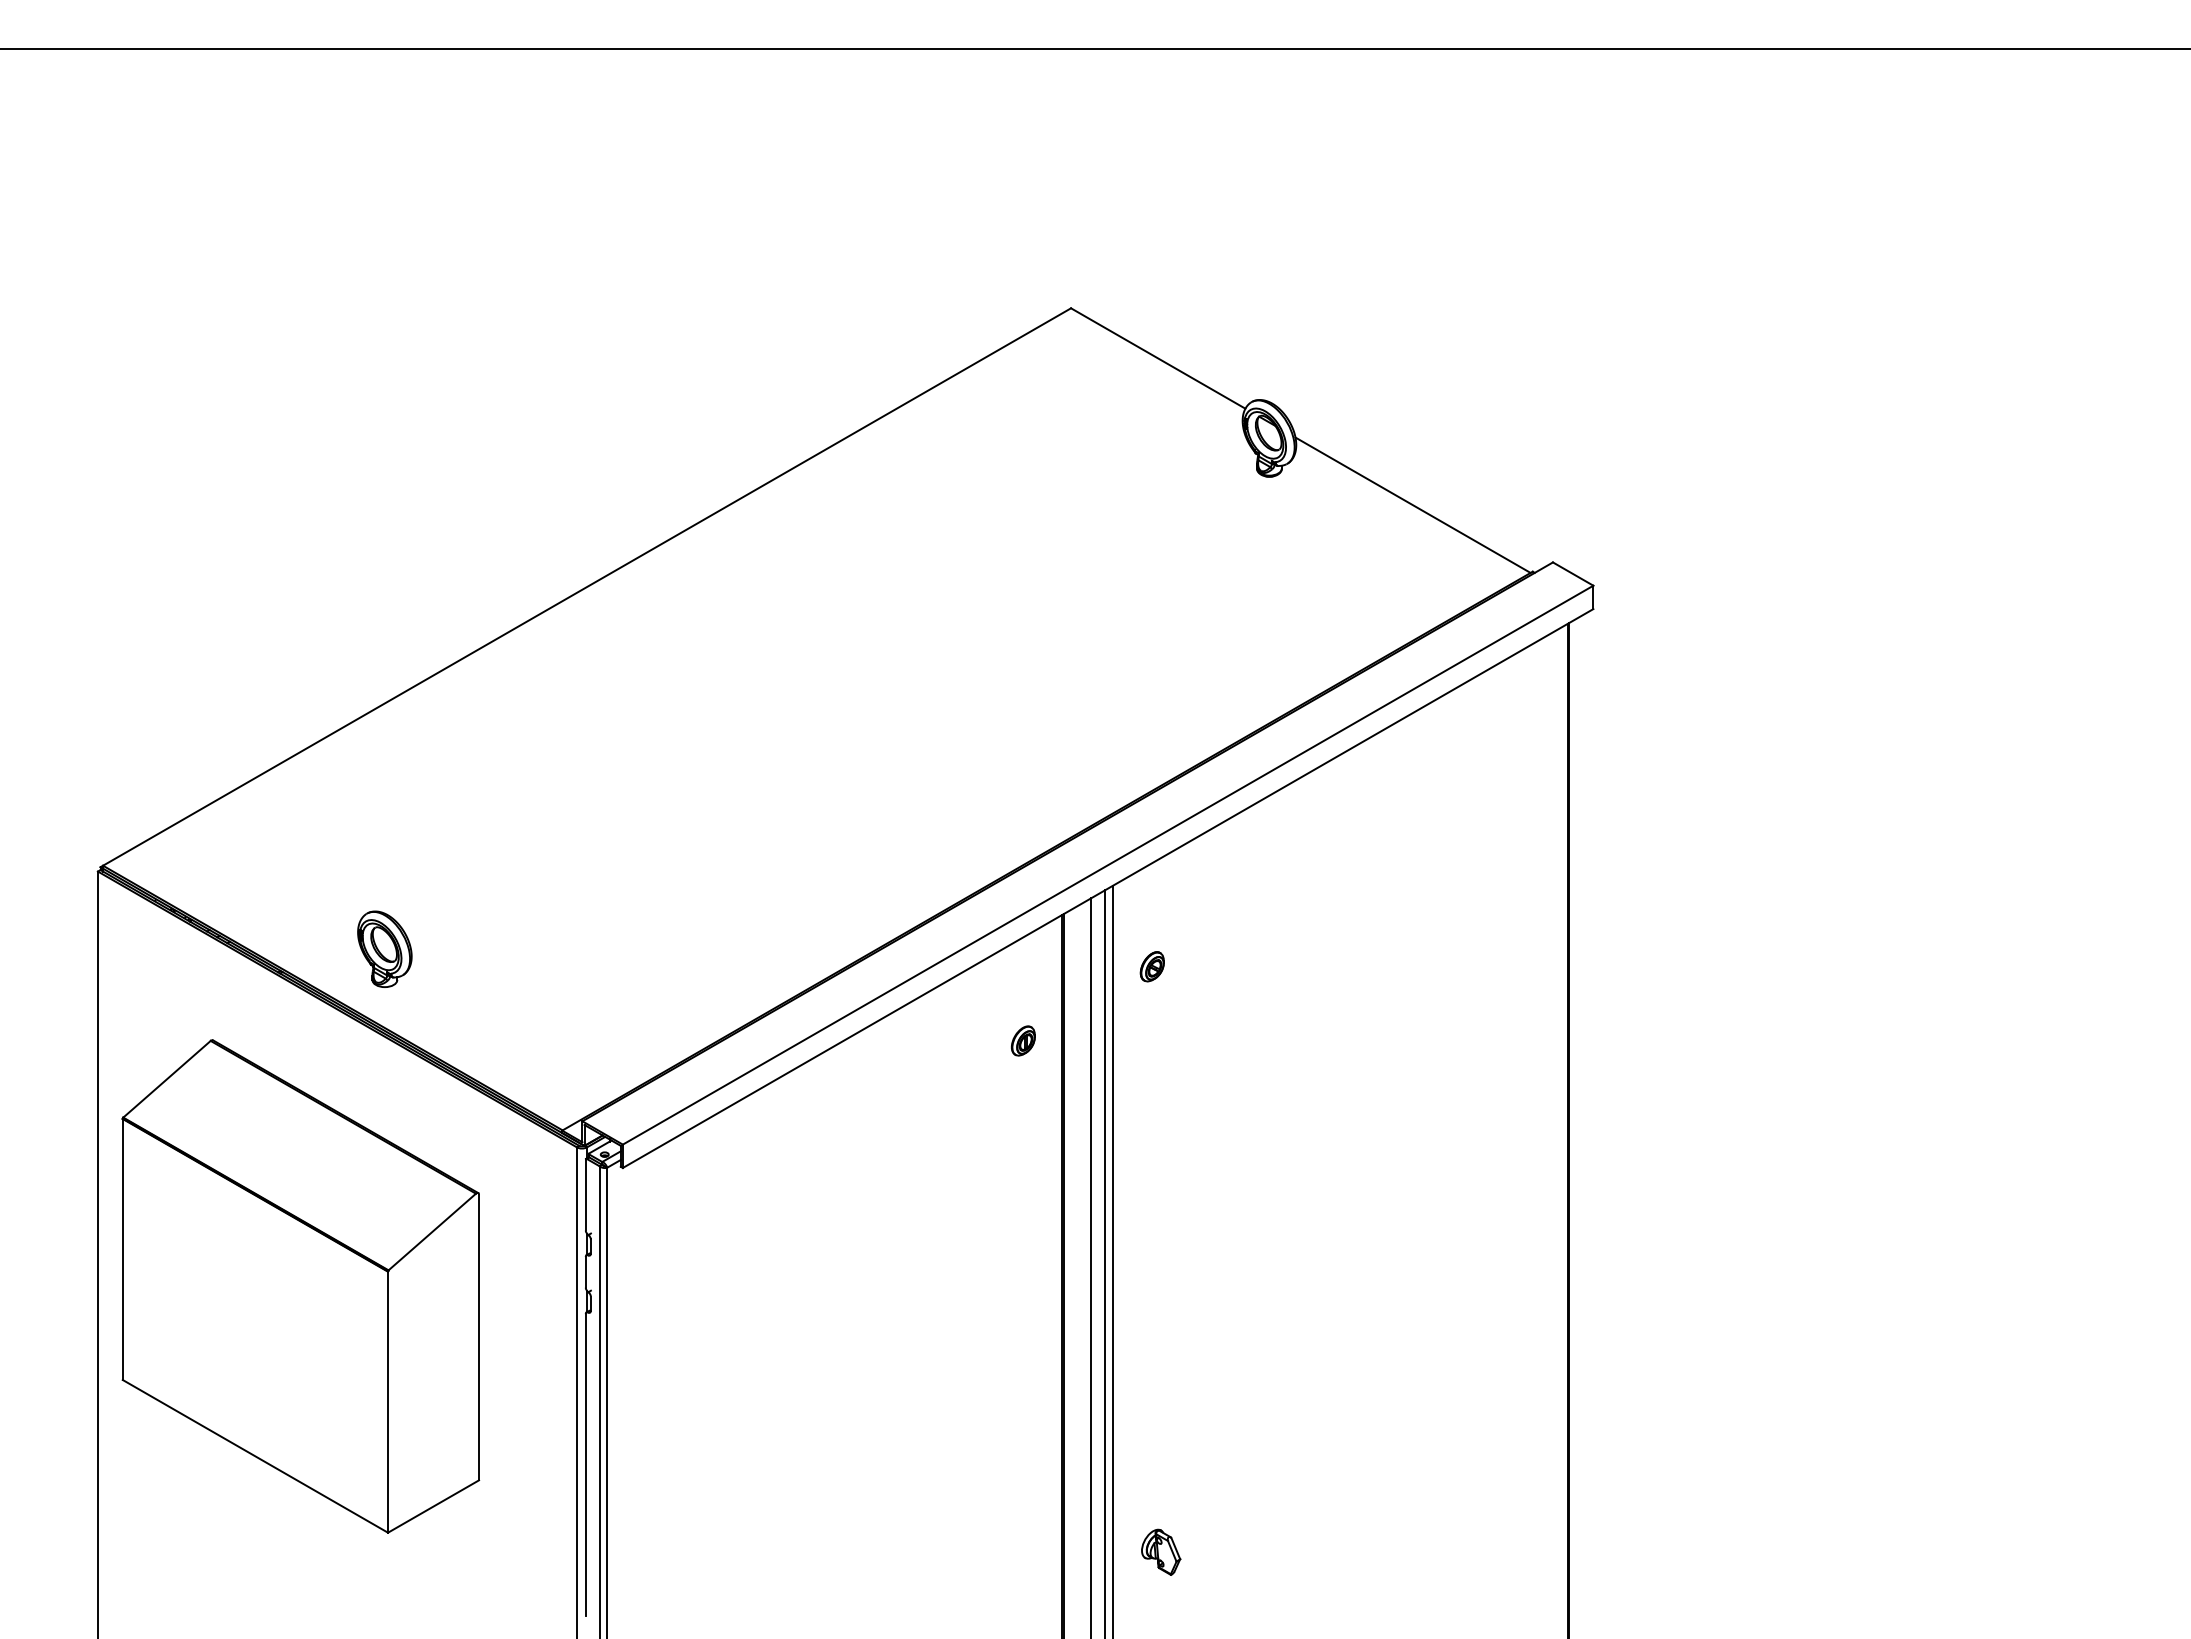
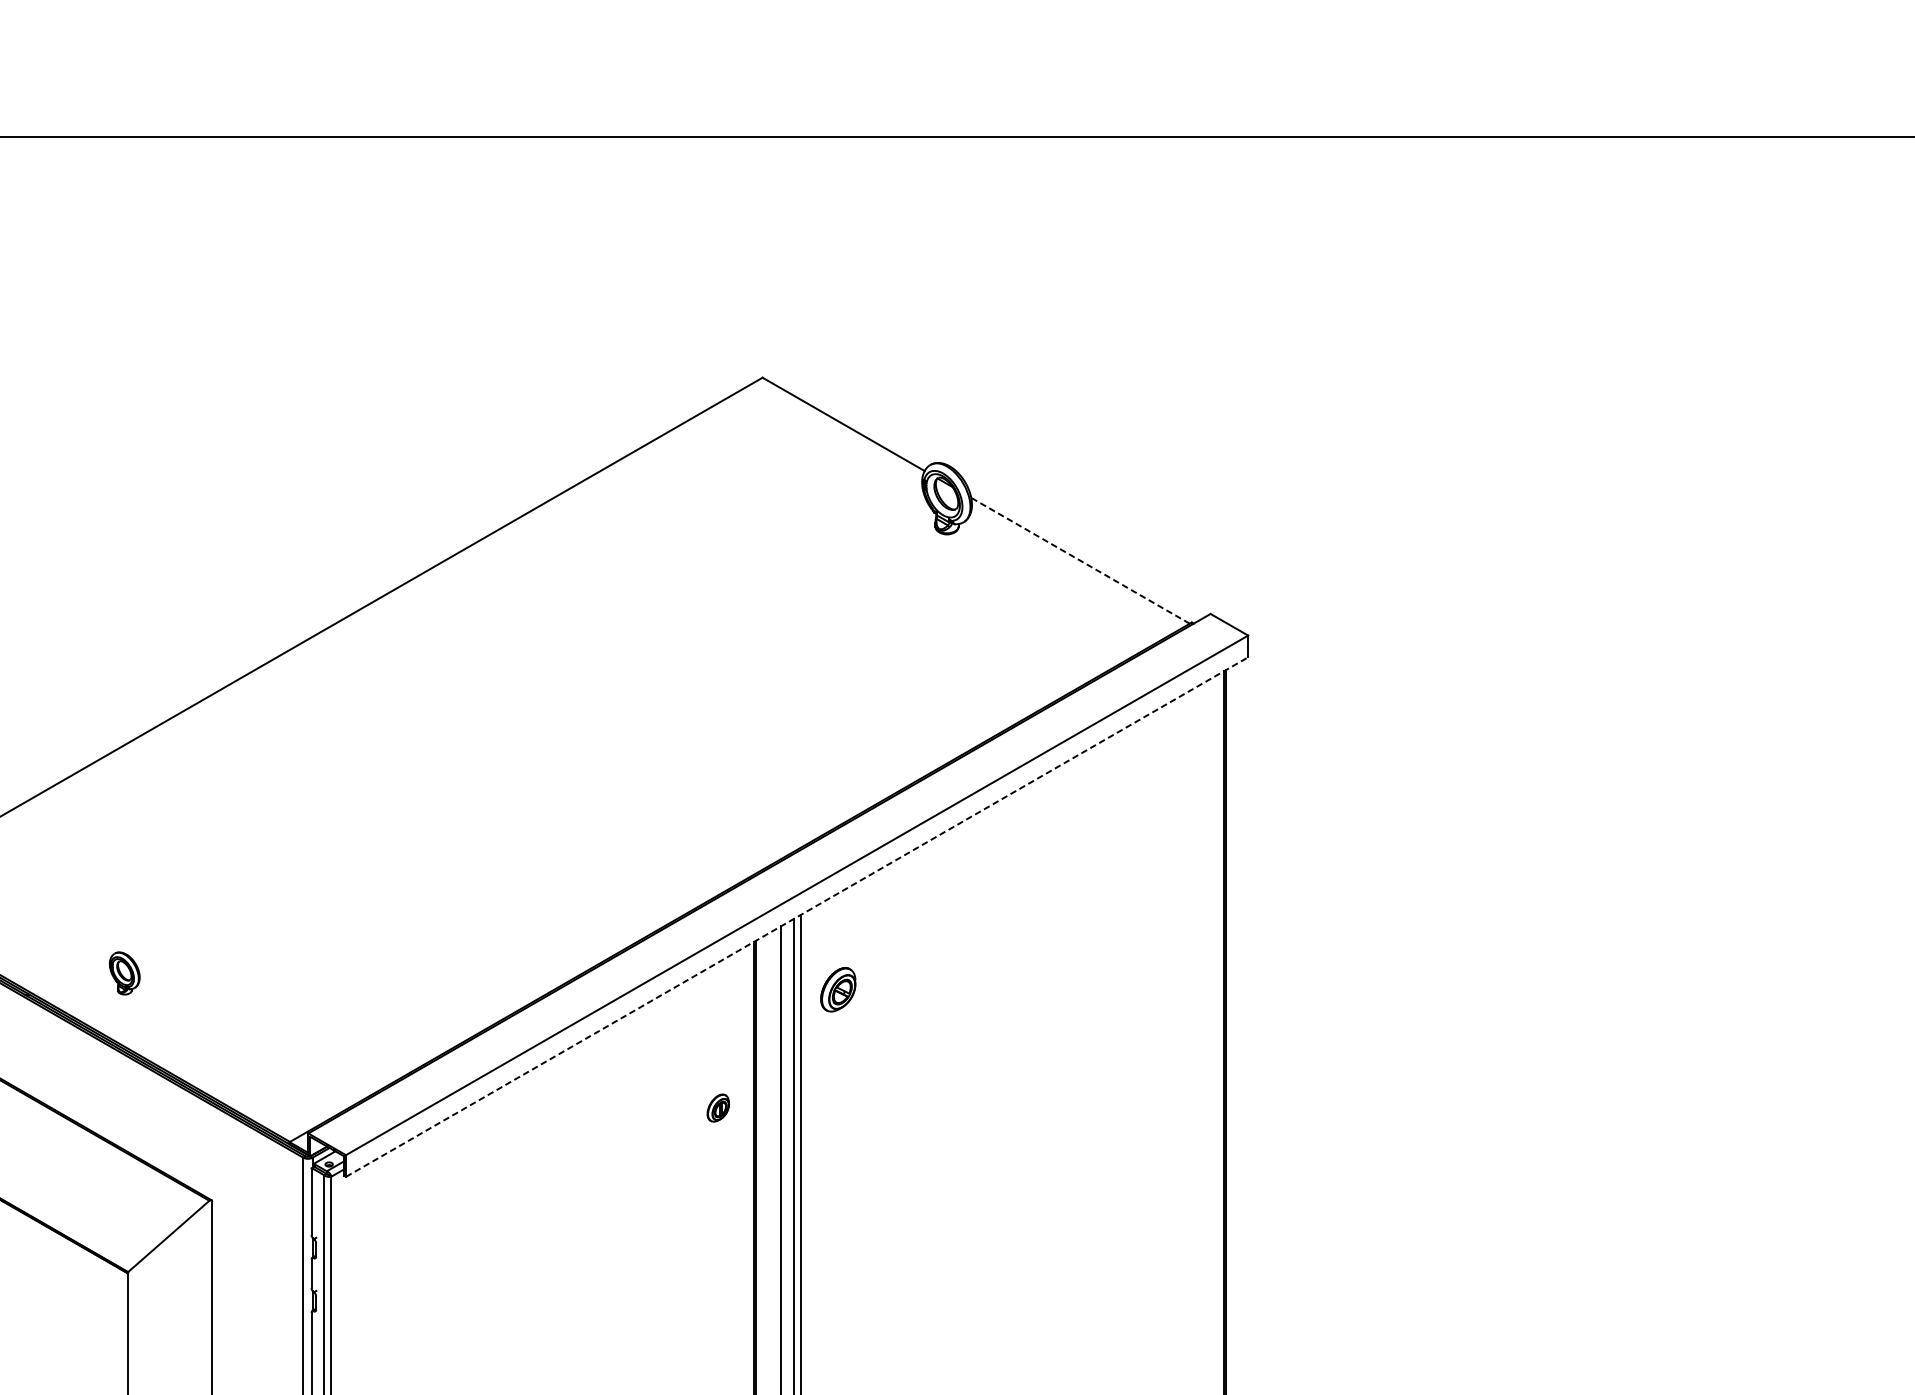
line: (1413, 505) -> (1080, 561), solid -> dashed
line: (1108, 888) -> (797, 917), solid -> dashed
part: (384, 948) -> (124, 972), size x0.6
part: (1151, 966) -> (837, 989), size x1.6
part: (1023, 1040) -> (718, 1107), moved

